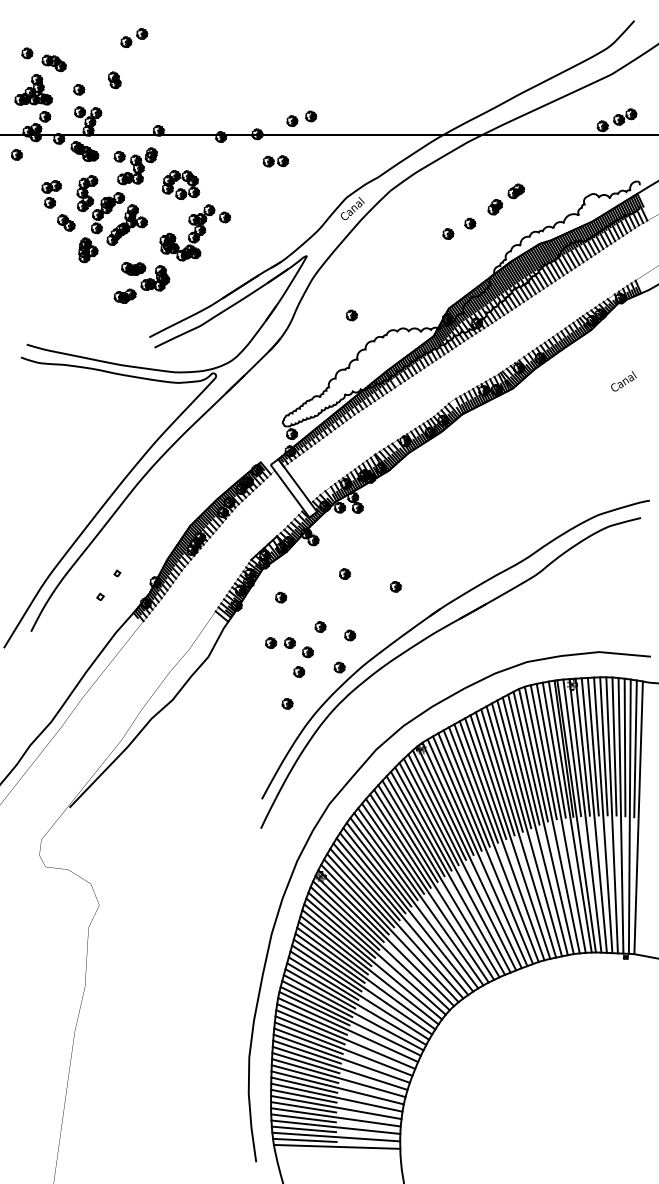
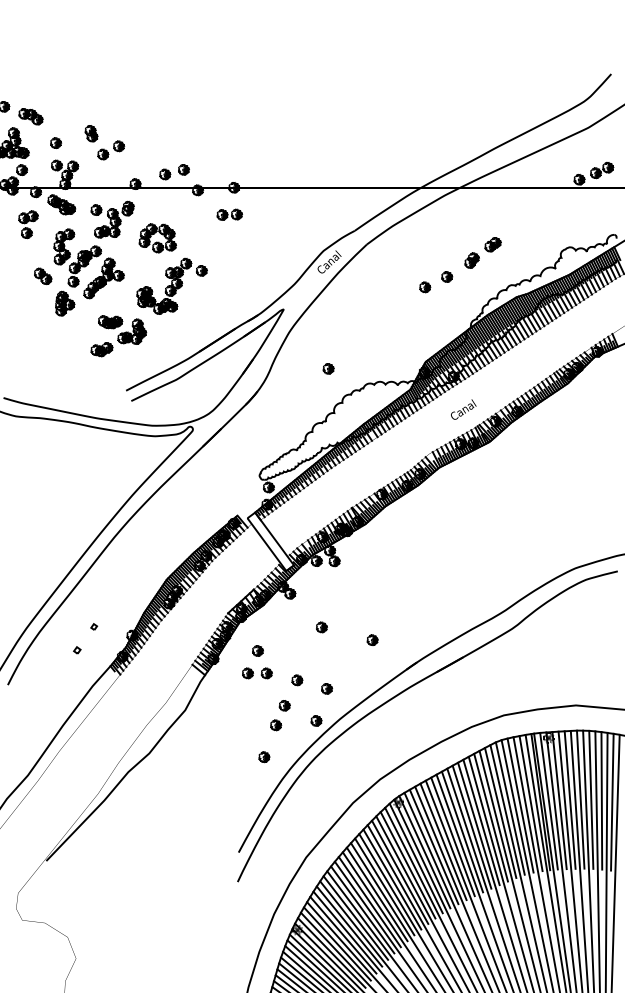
part: (134, 37) -> (111, 149), moved
part: (301, 118) -> (174, 171), moved
part: (275, 161) -> (229, 214), moved
part: (51, 194) -> (28, 224), moved
text: (623, 381) -> (463, 409), moved
part: (280, 642) -> (257, 672), moved

